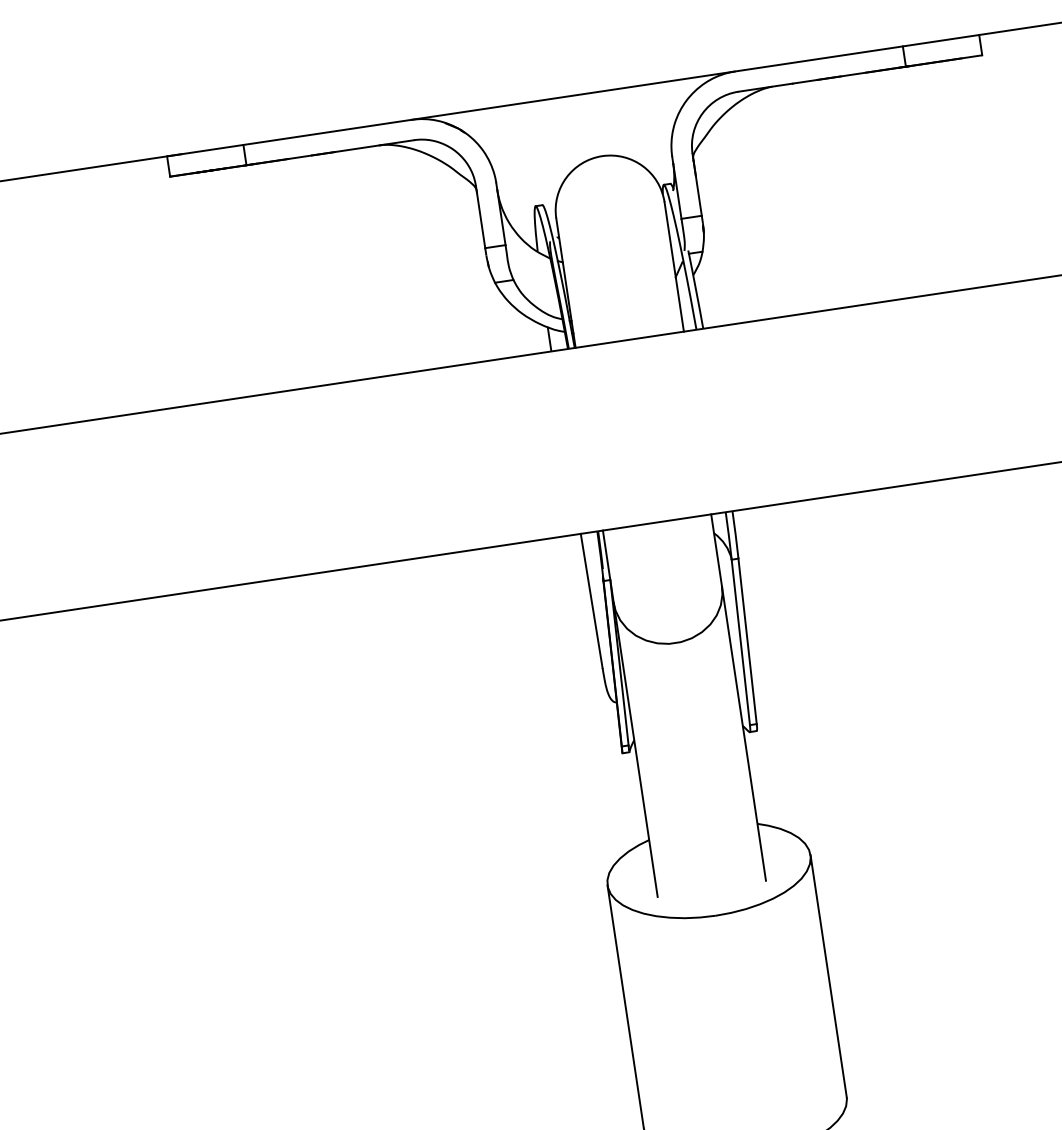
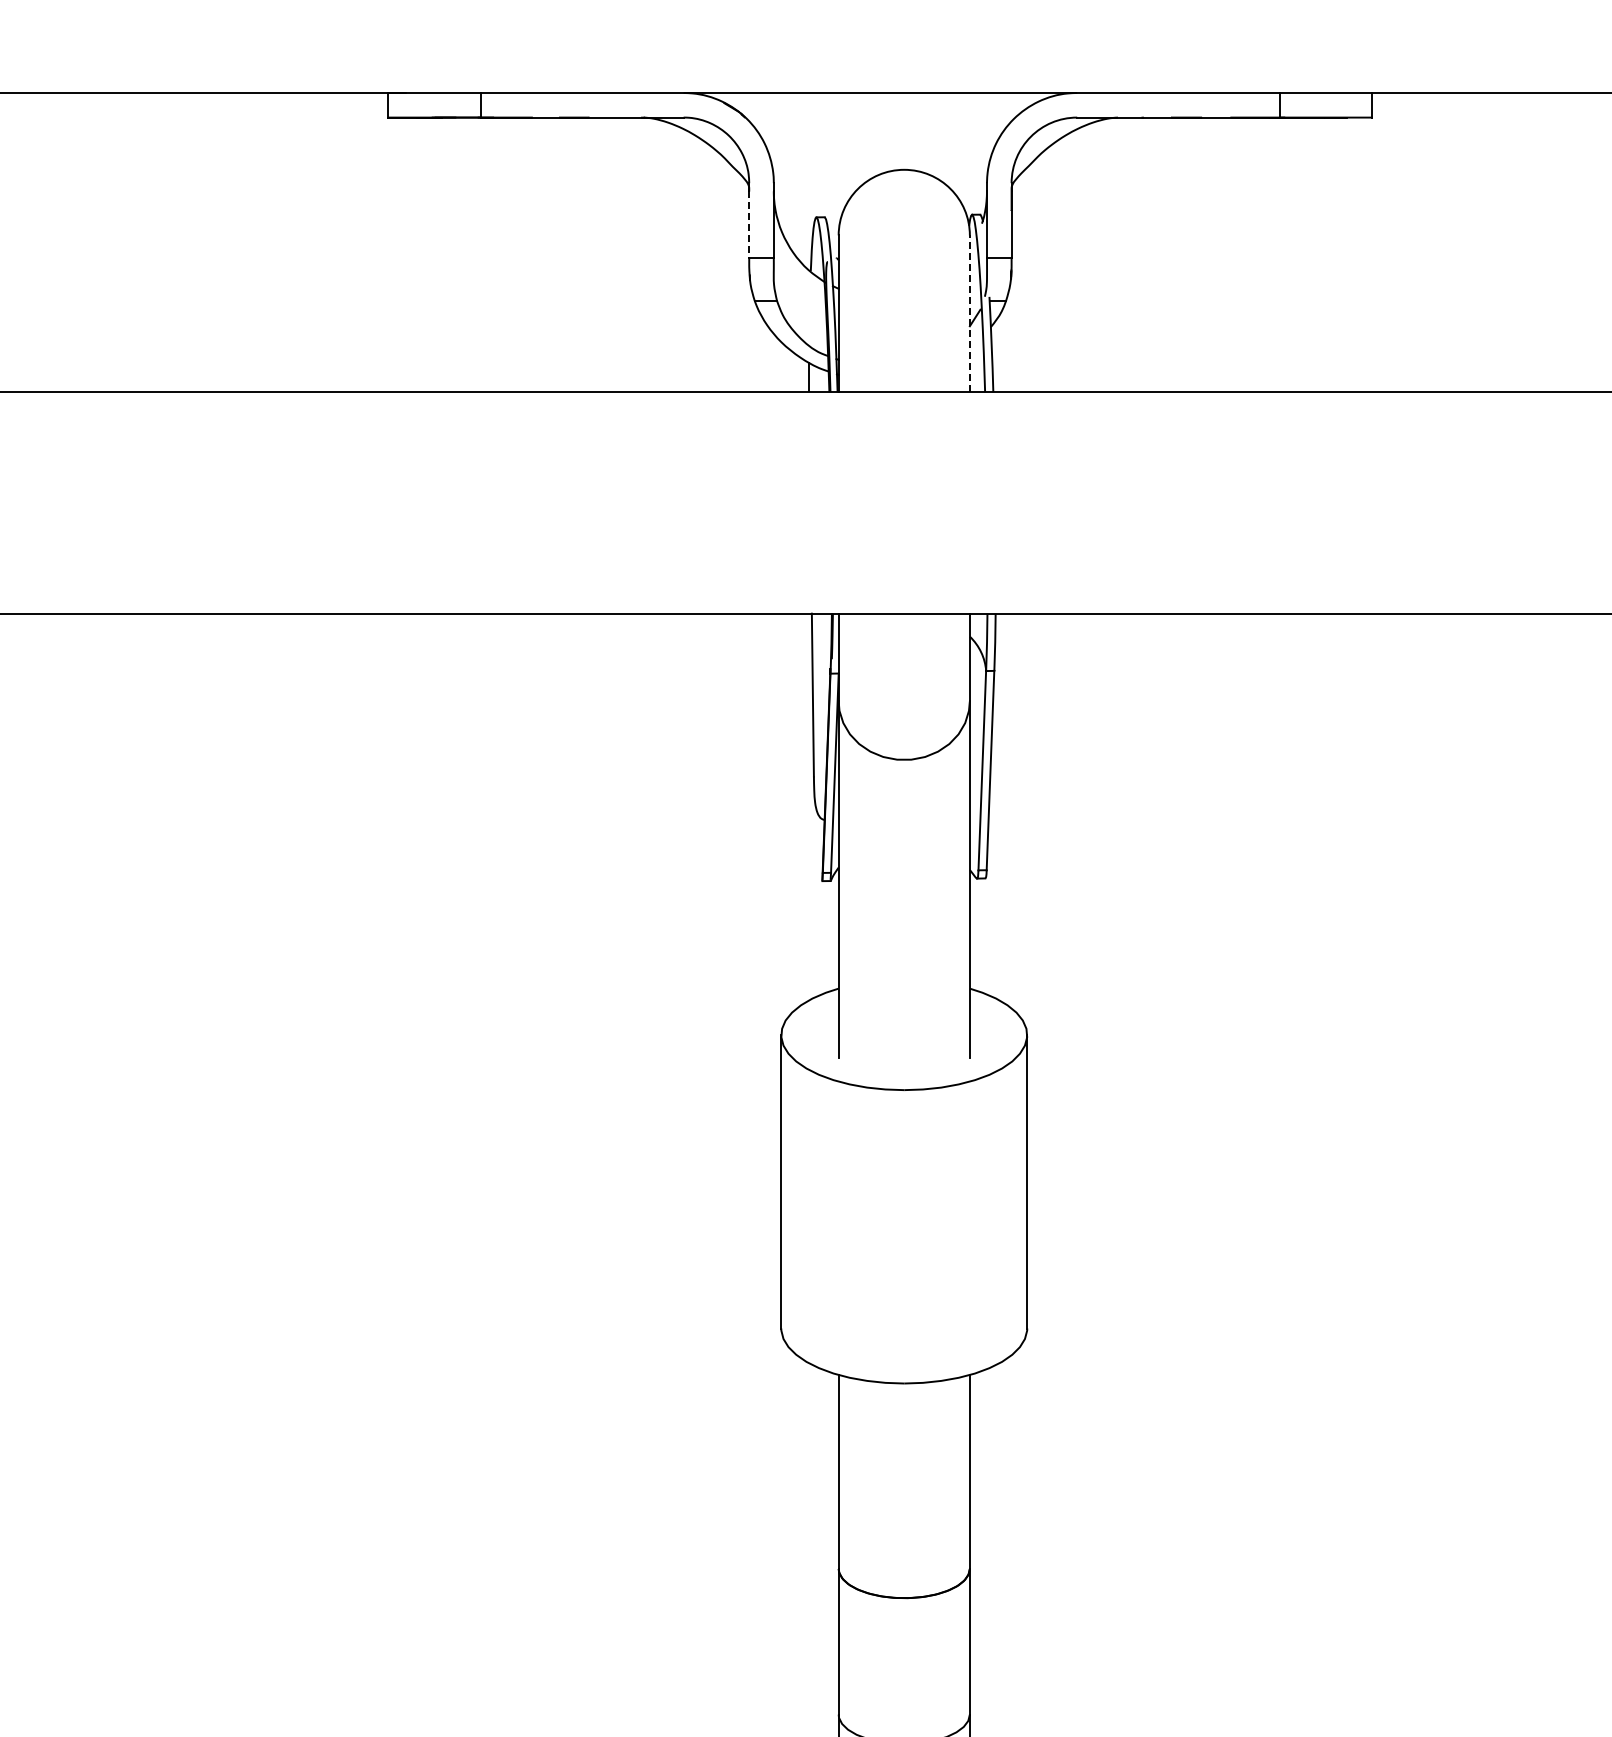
line: (481, 221) -> (749, 225), solid -> dashed
line: (673, 266) -> (969, 313), solid -> dashed

